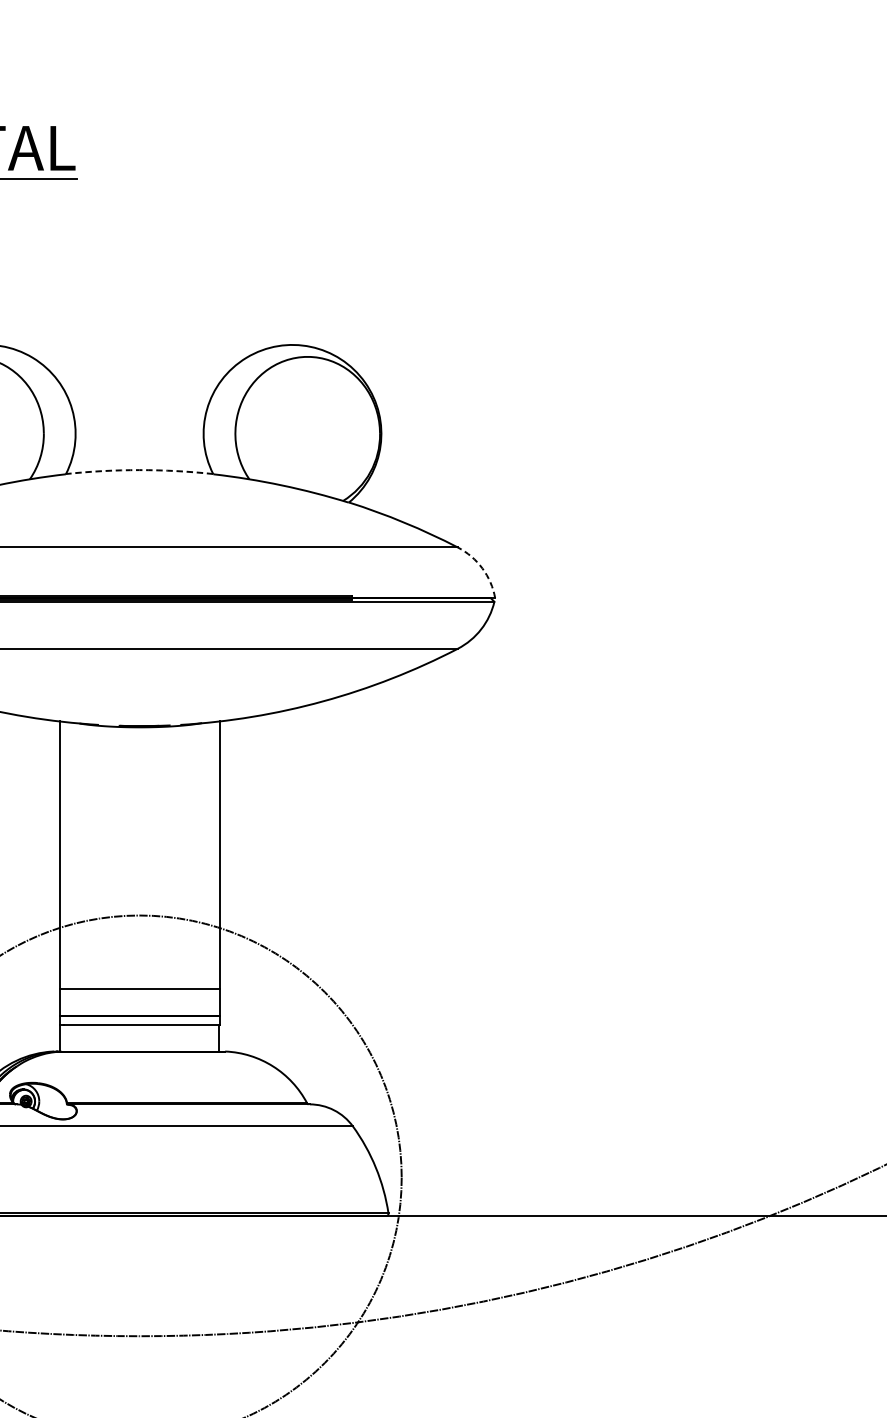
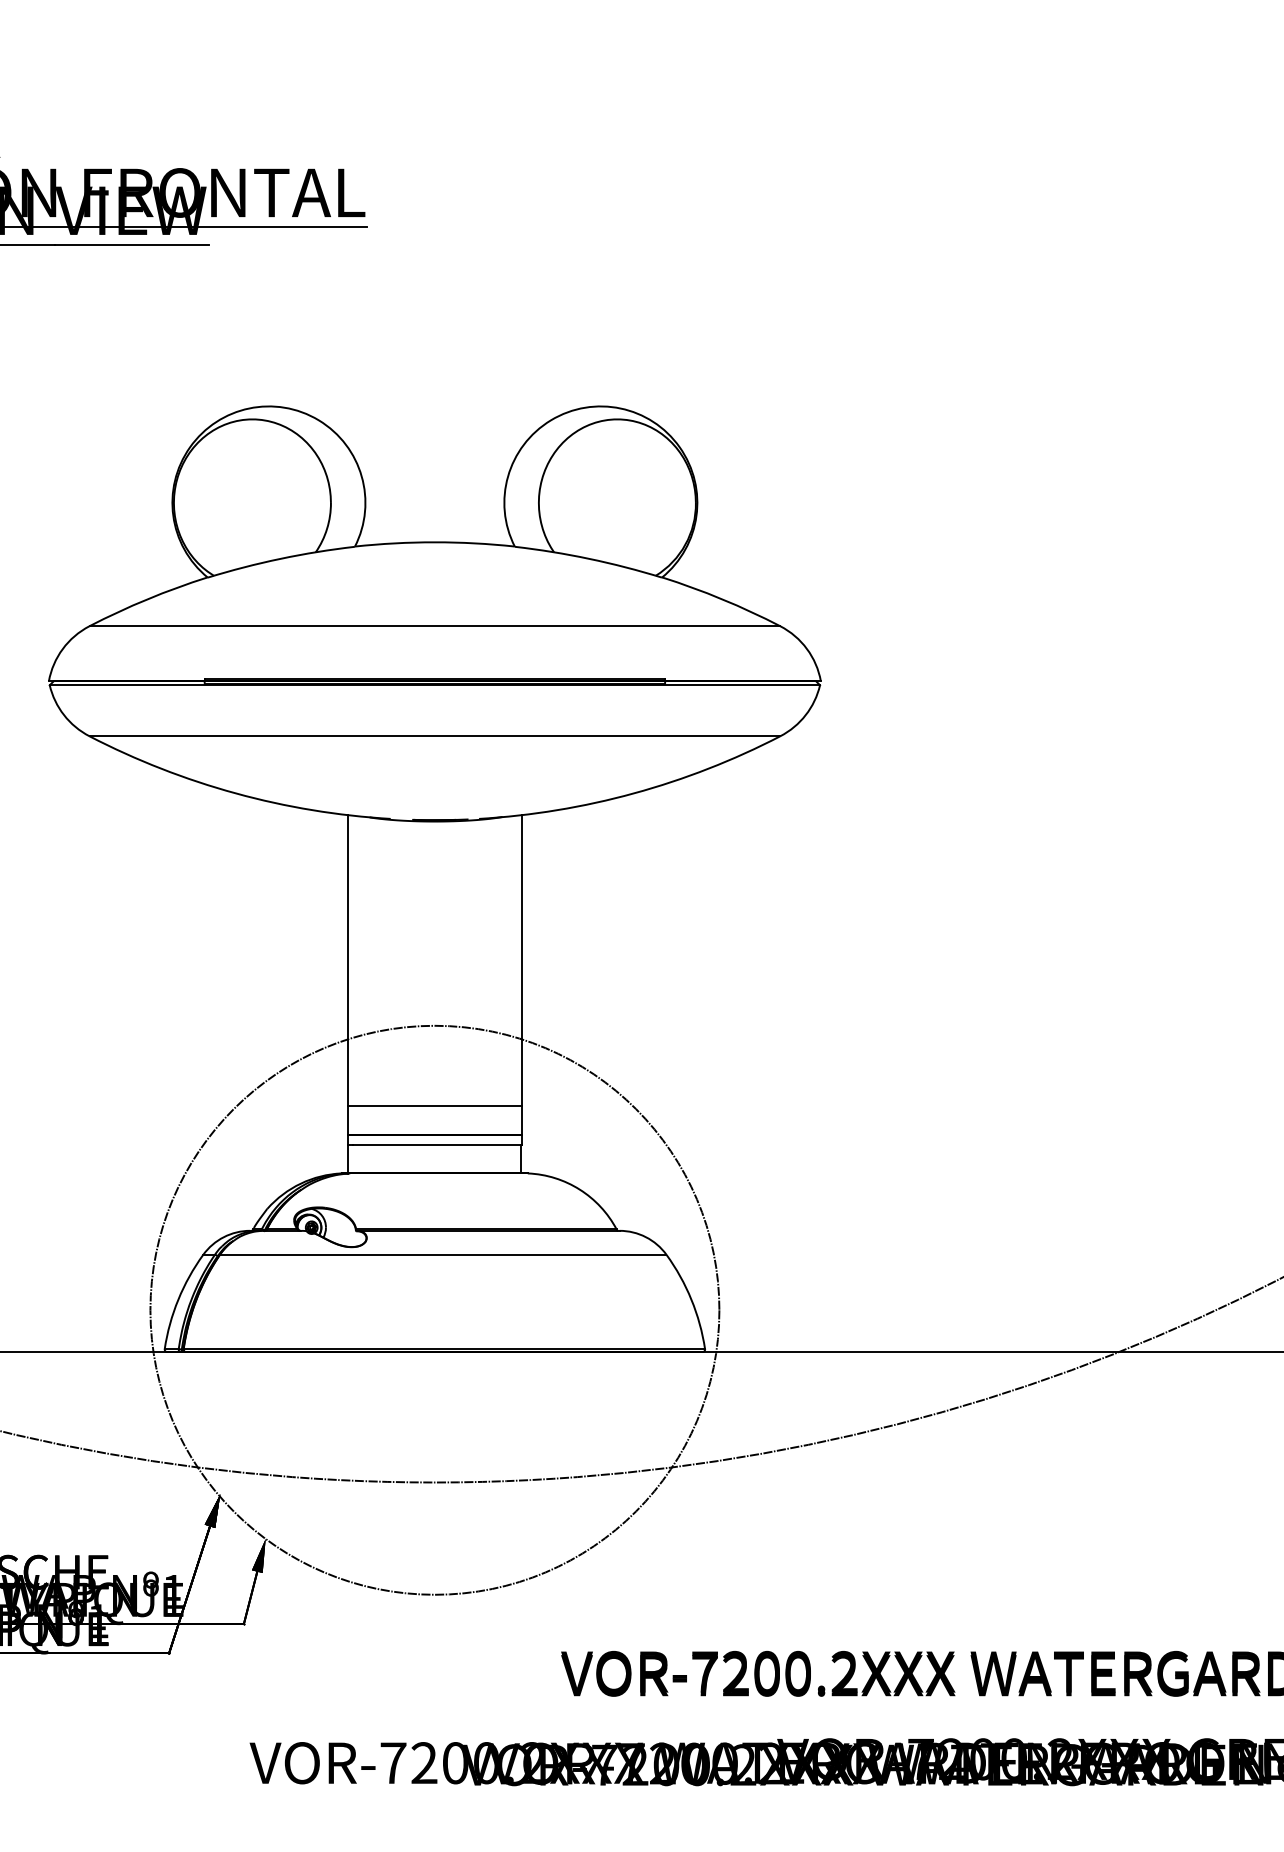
arc: (139, 470) -> (434, 542), dashed -> solid
arc: (482, 568) -> (807, 649), dashed -> solid

